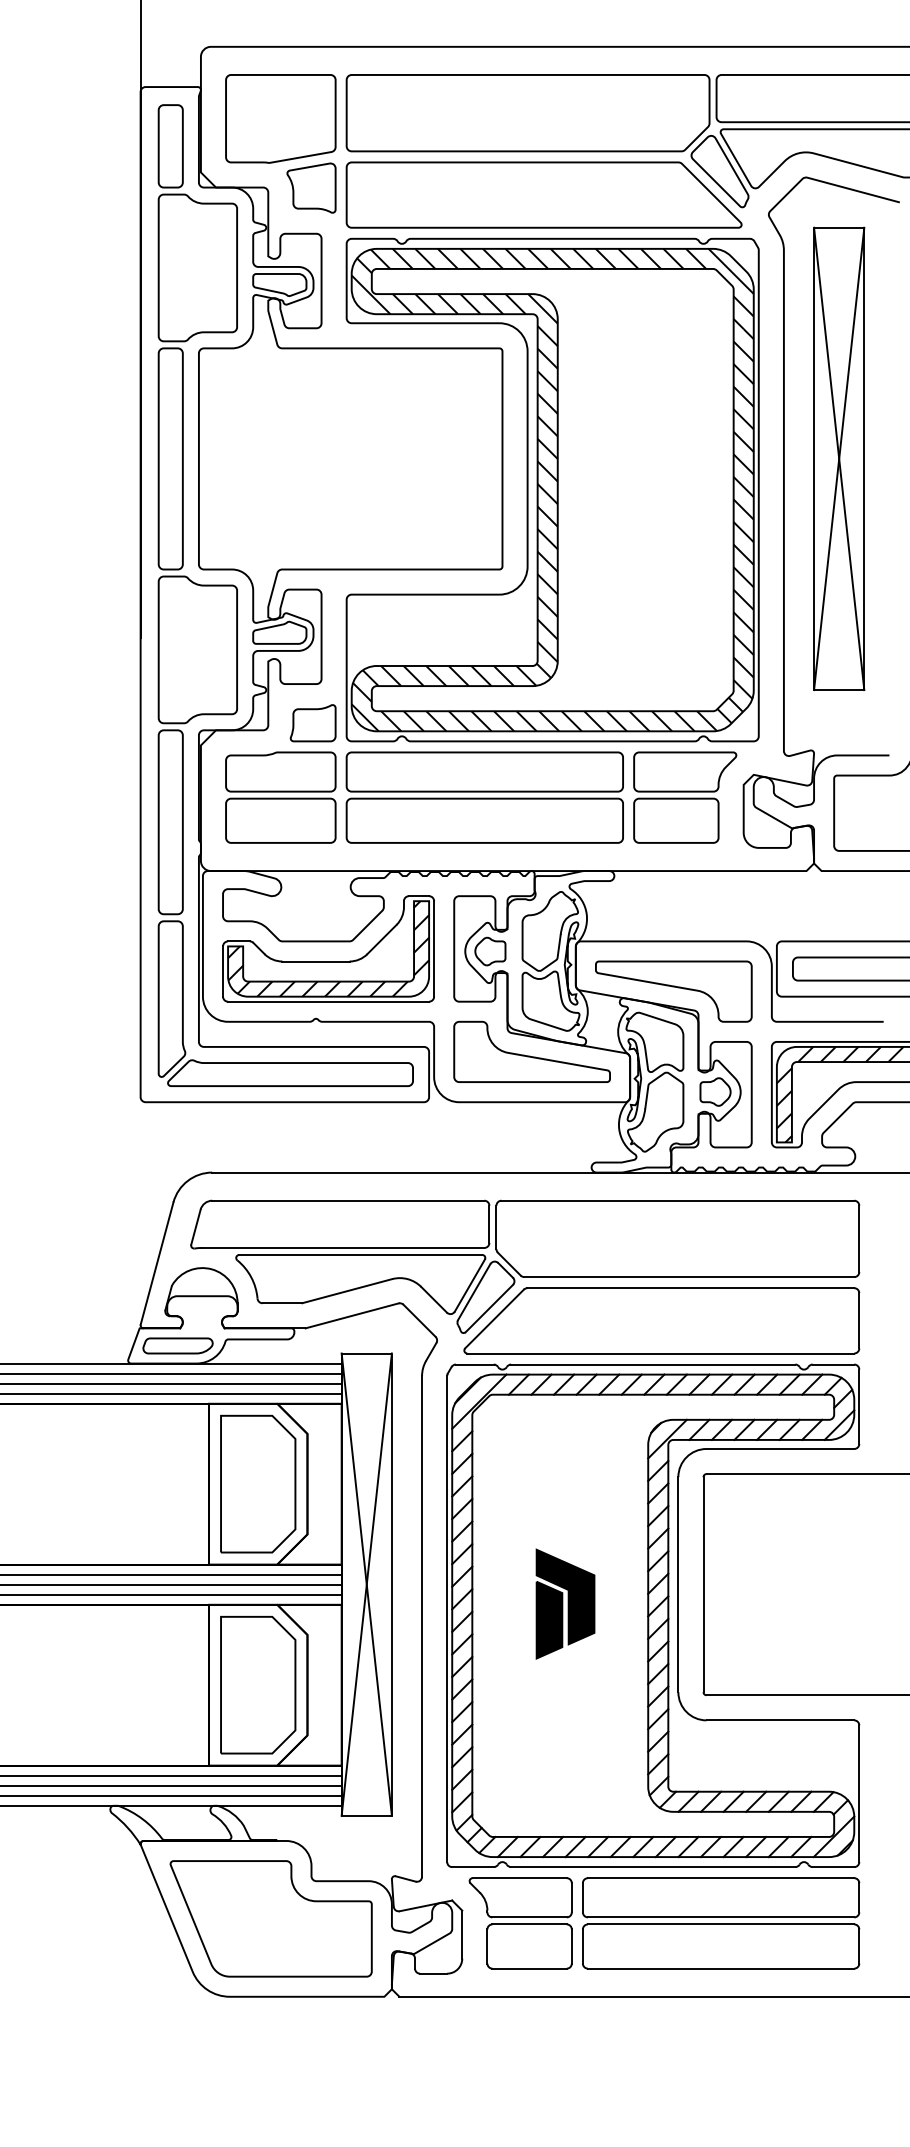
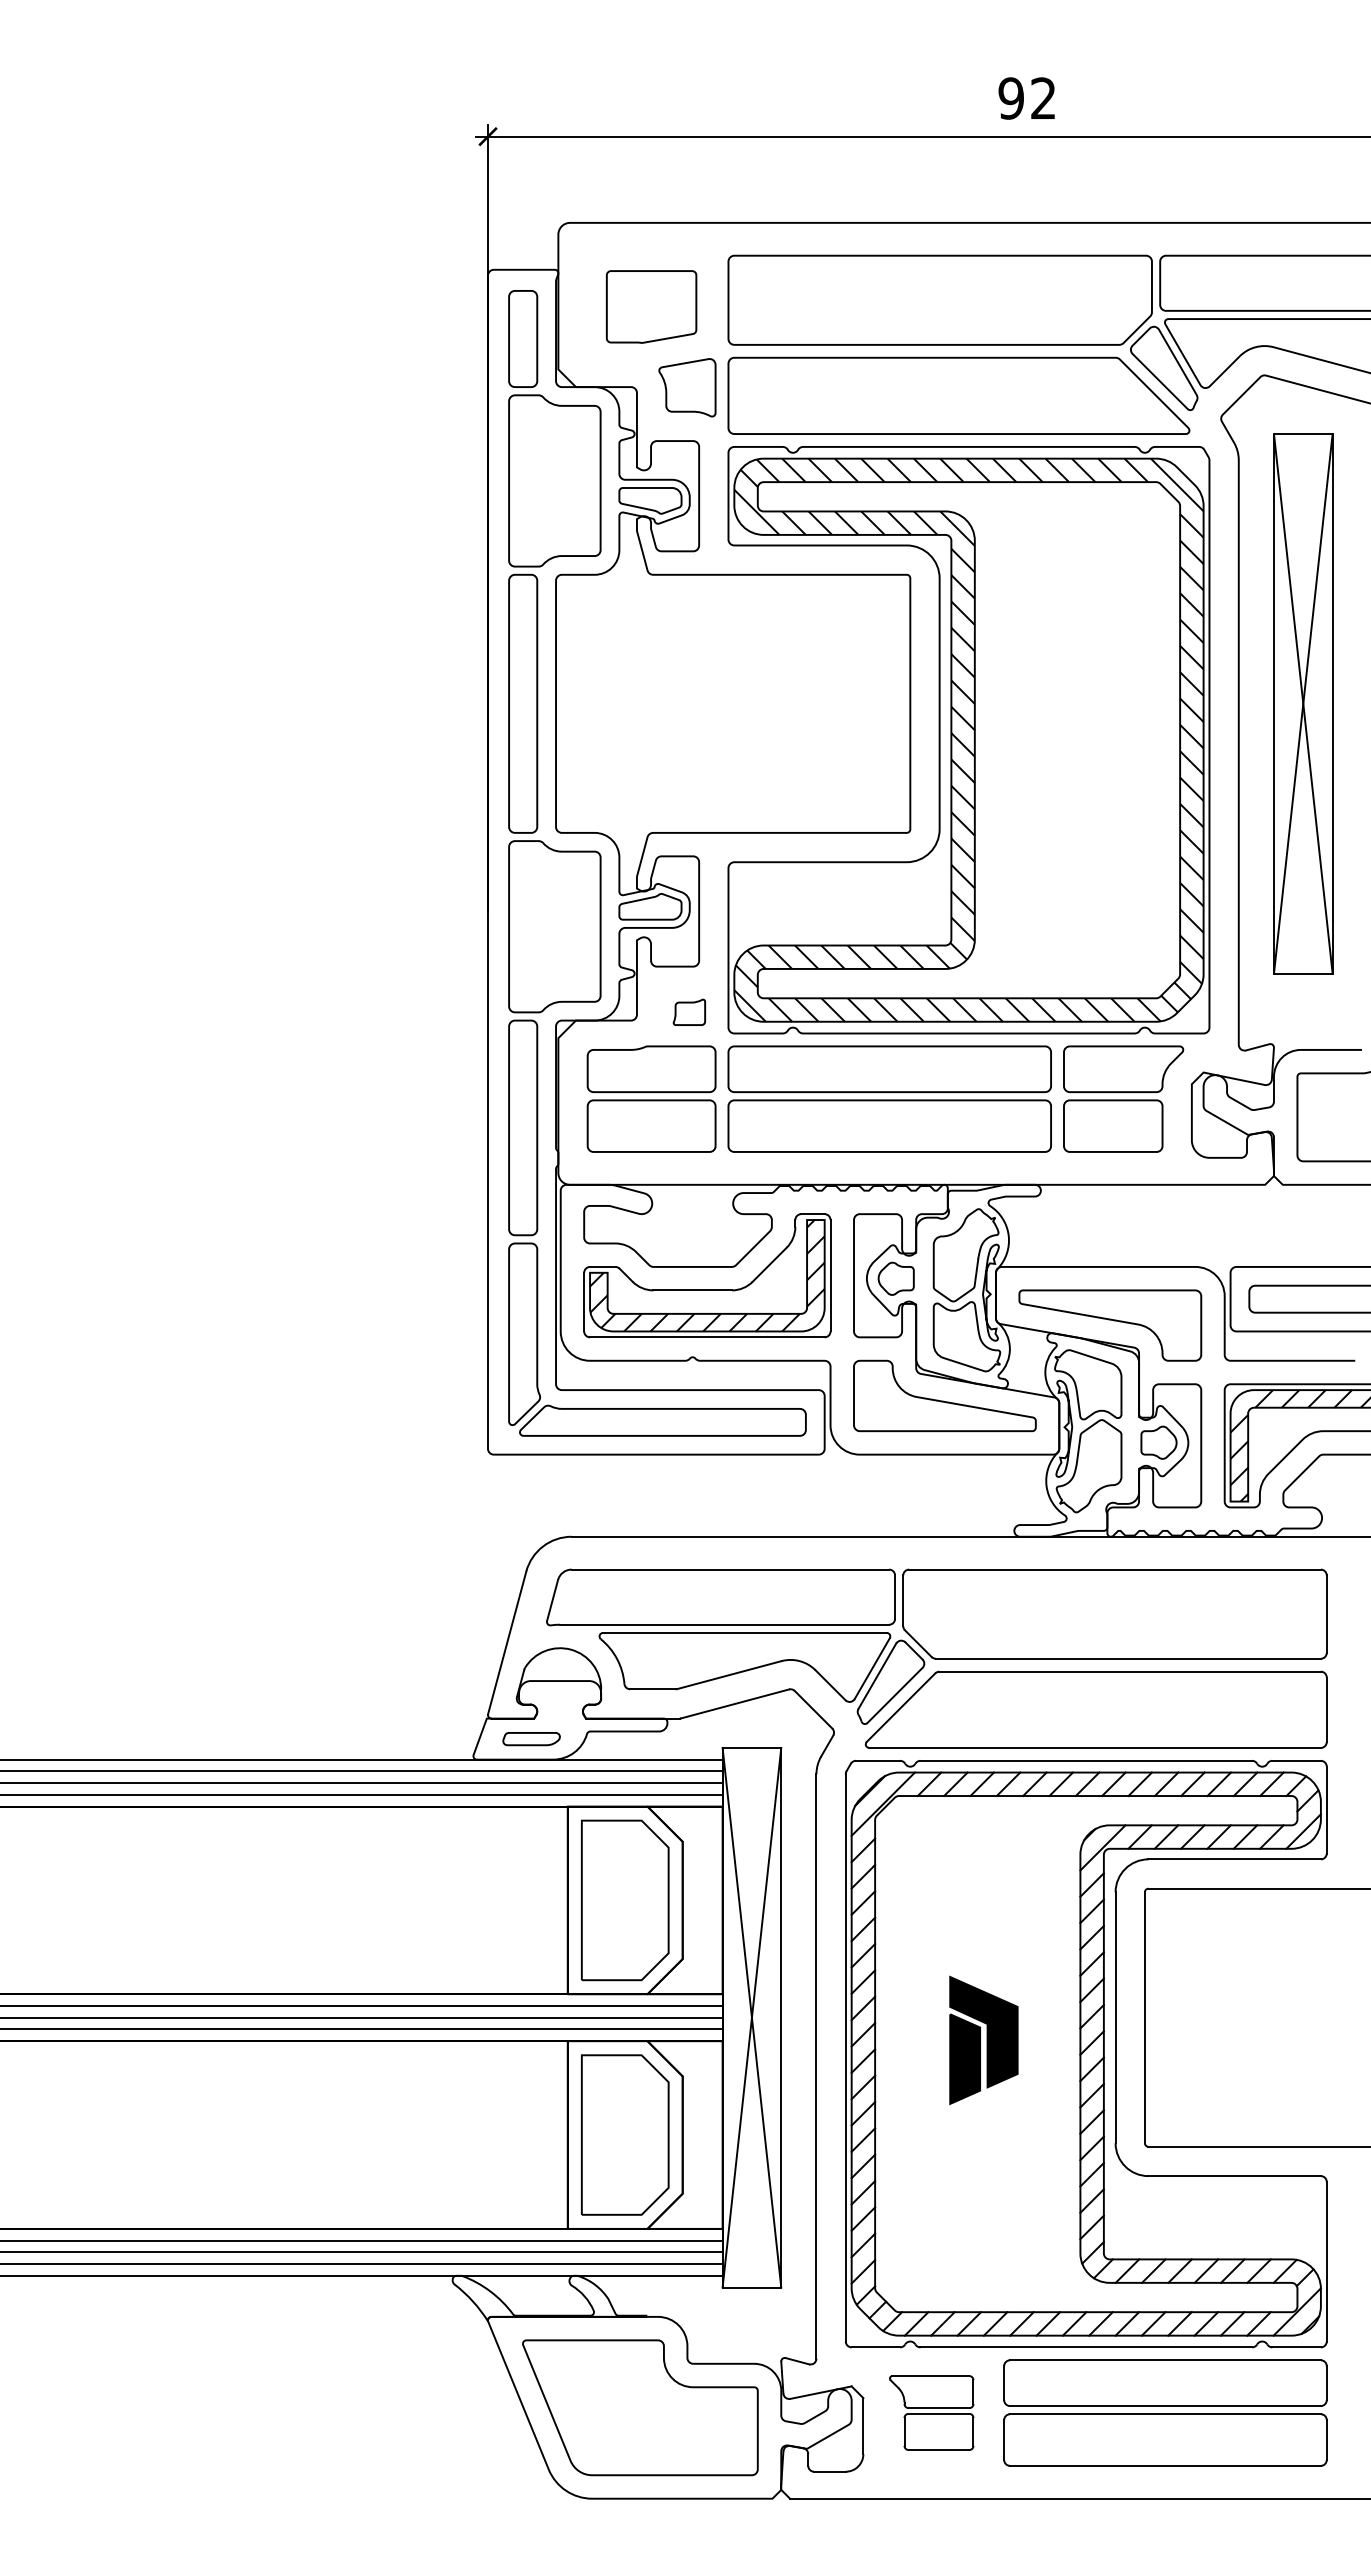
part: (280, 118) -> (651, 306), size x0.7
part: (313, 723) -> (689, 1012), size x0.6
part: (177, 1345) -> (531, 1738), size x0.7
part: (520, 1922) -> (931, 2412), size x0.7

